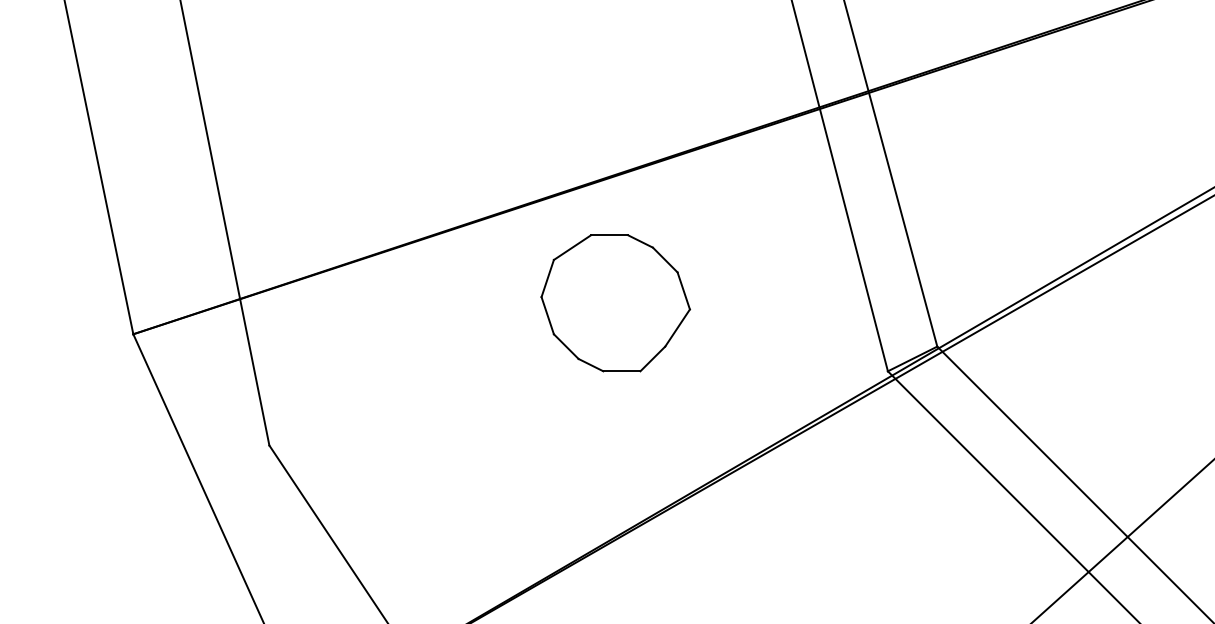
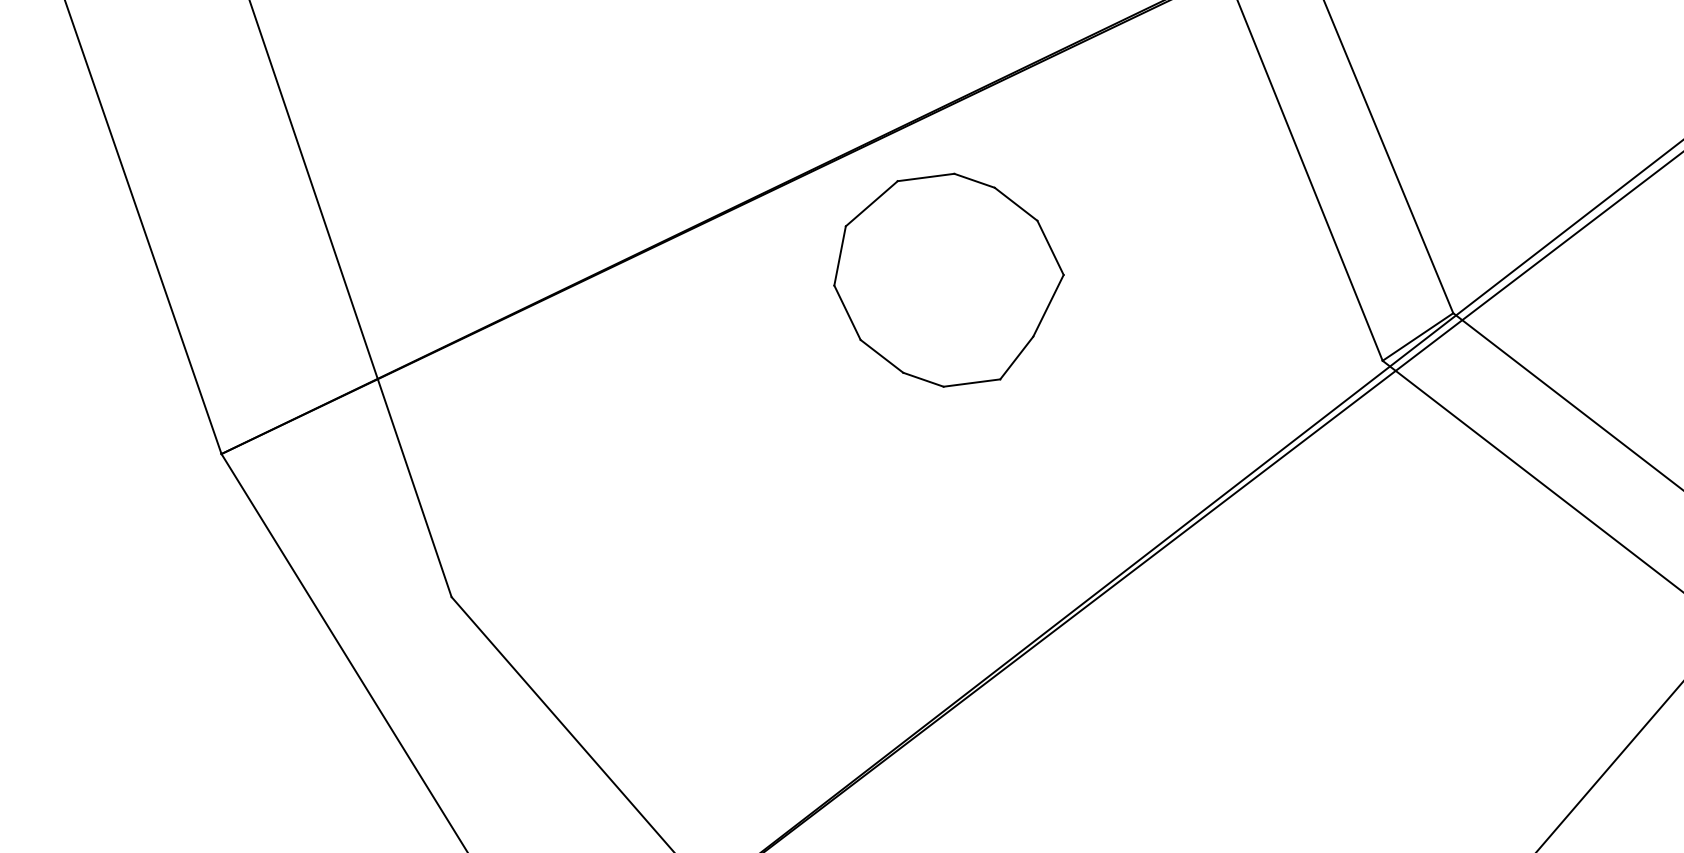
part: (615, 303) -> (948, 280), moved

